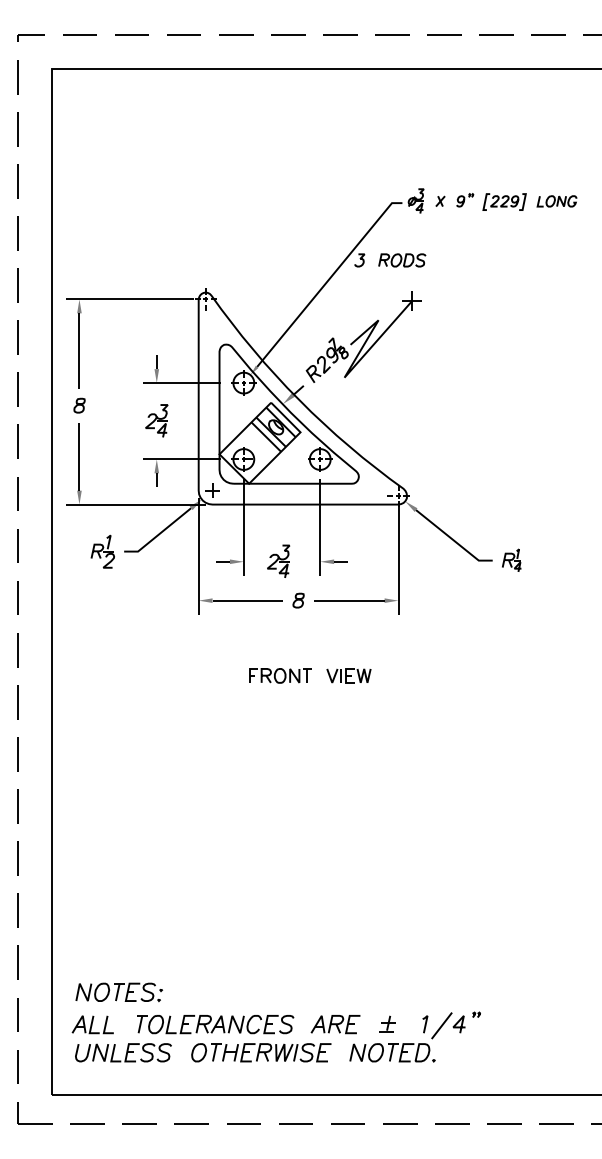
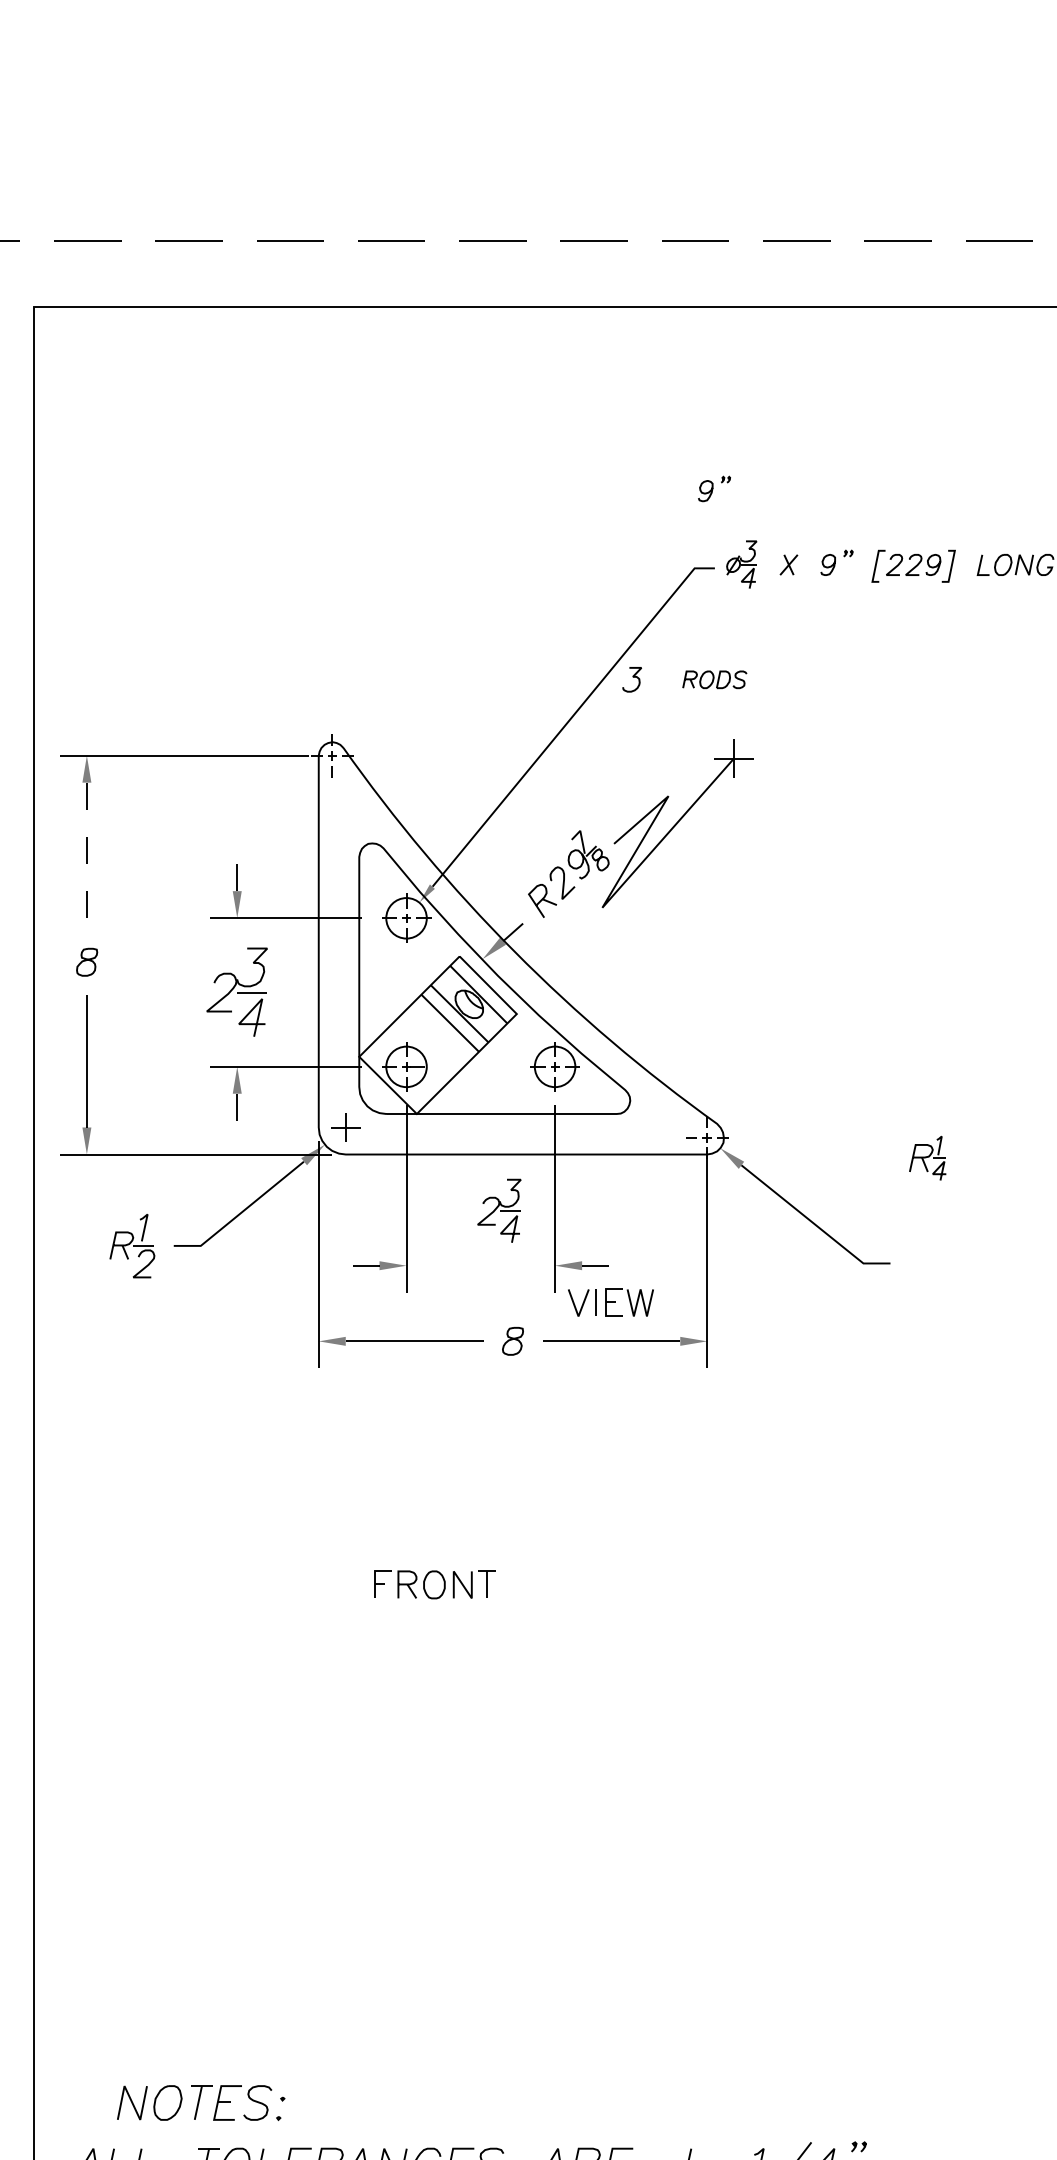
part: (402, 162) -> (715, 489), added
part: (402, 260) -> (715, 679), size x0.7
line: (79, 350) -> (86, 854), solid -> dashed
part: (156, 420) -> (236, 991), size x1.4
part: (511, 559) -> (927, 1156), moved
part: (278, 560) -> (499, 1208), moved
part: (280, 675) -> (435, 1584), moved
part: (348, 675) -> (610, 1302), moved
part: (119, 992) -> (201, 2103), moved

